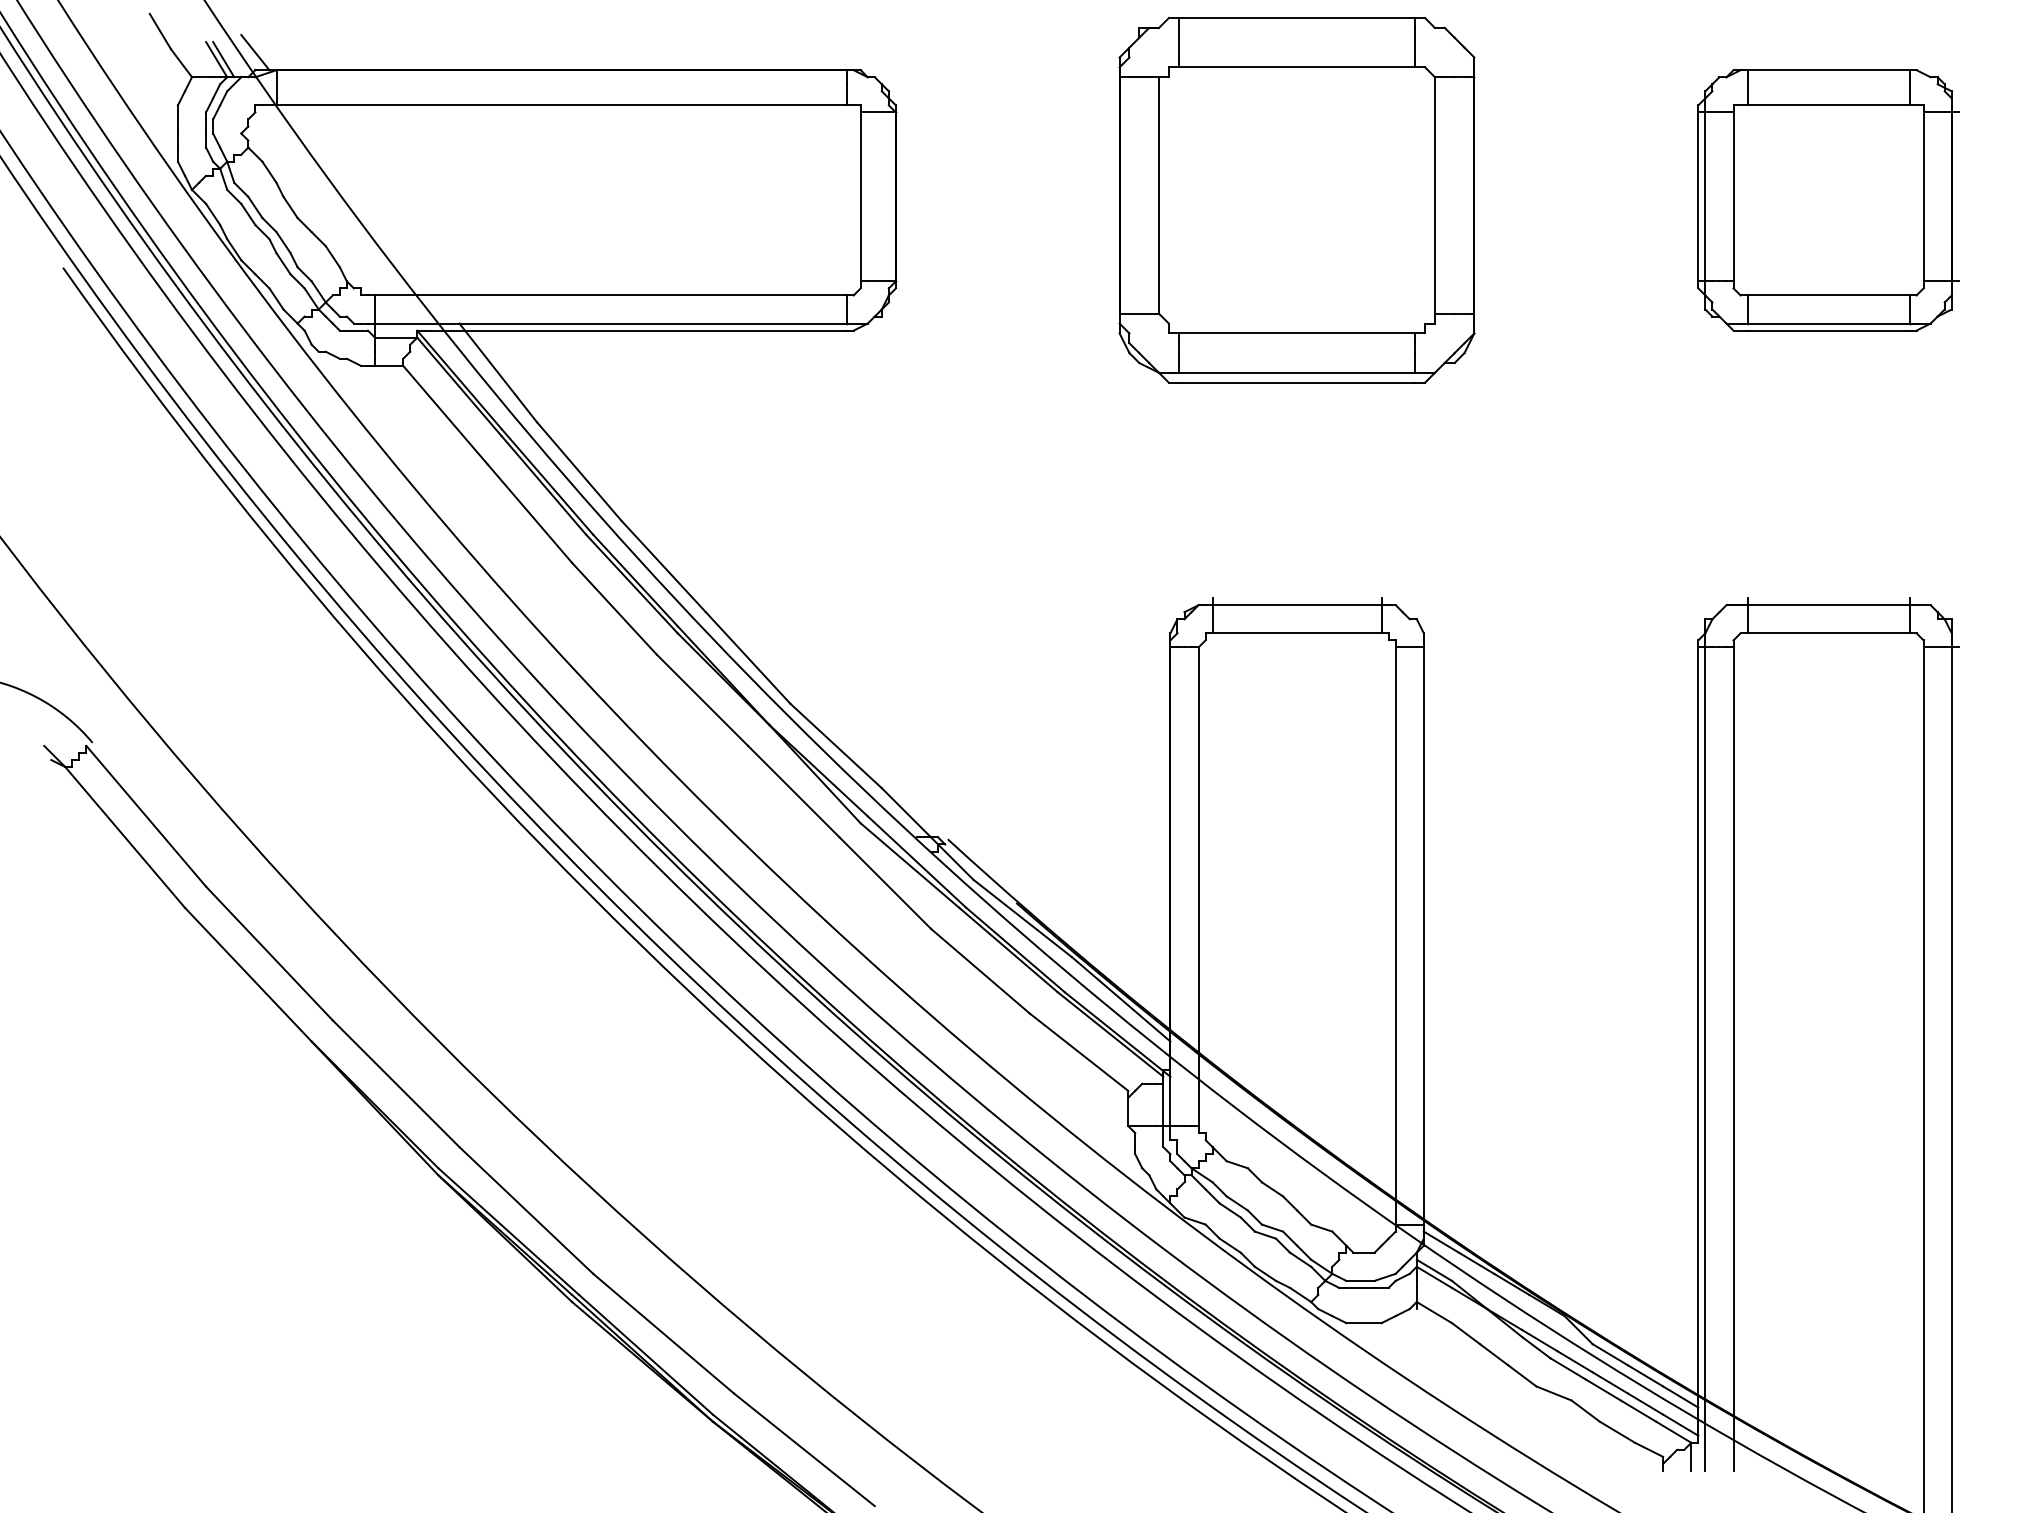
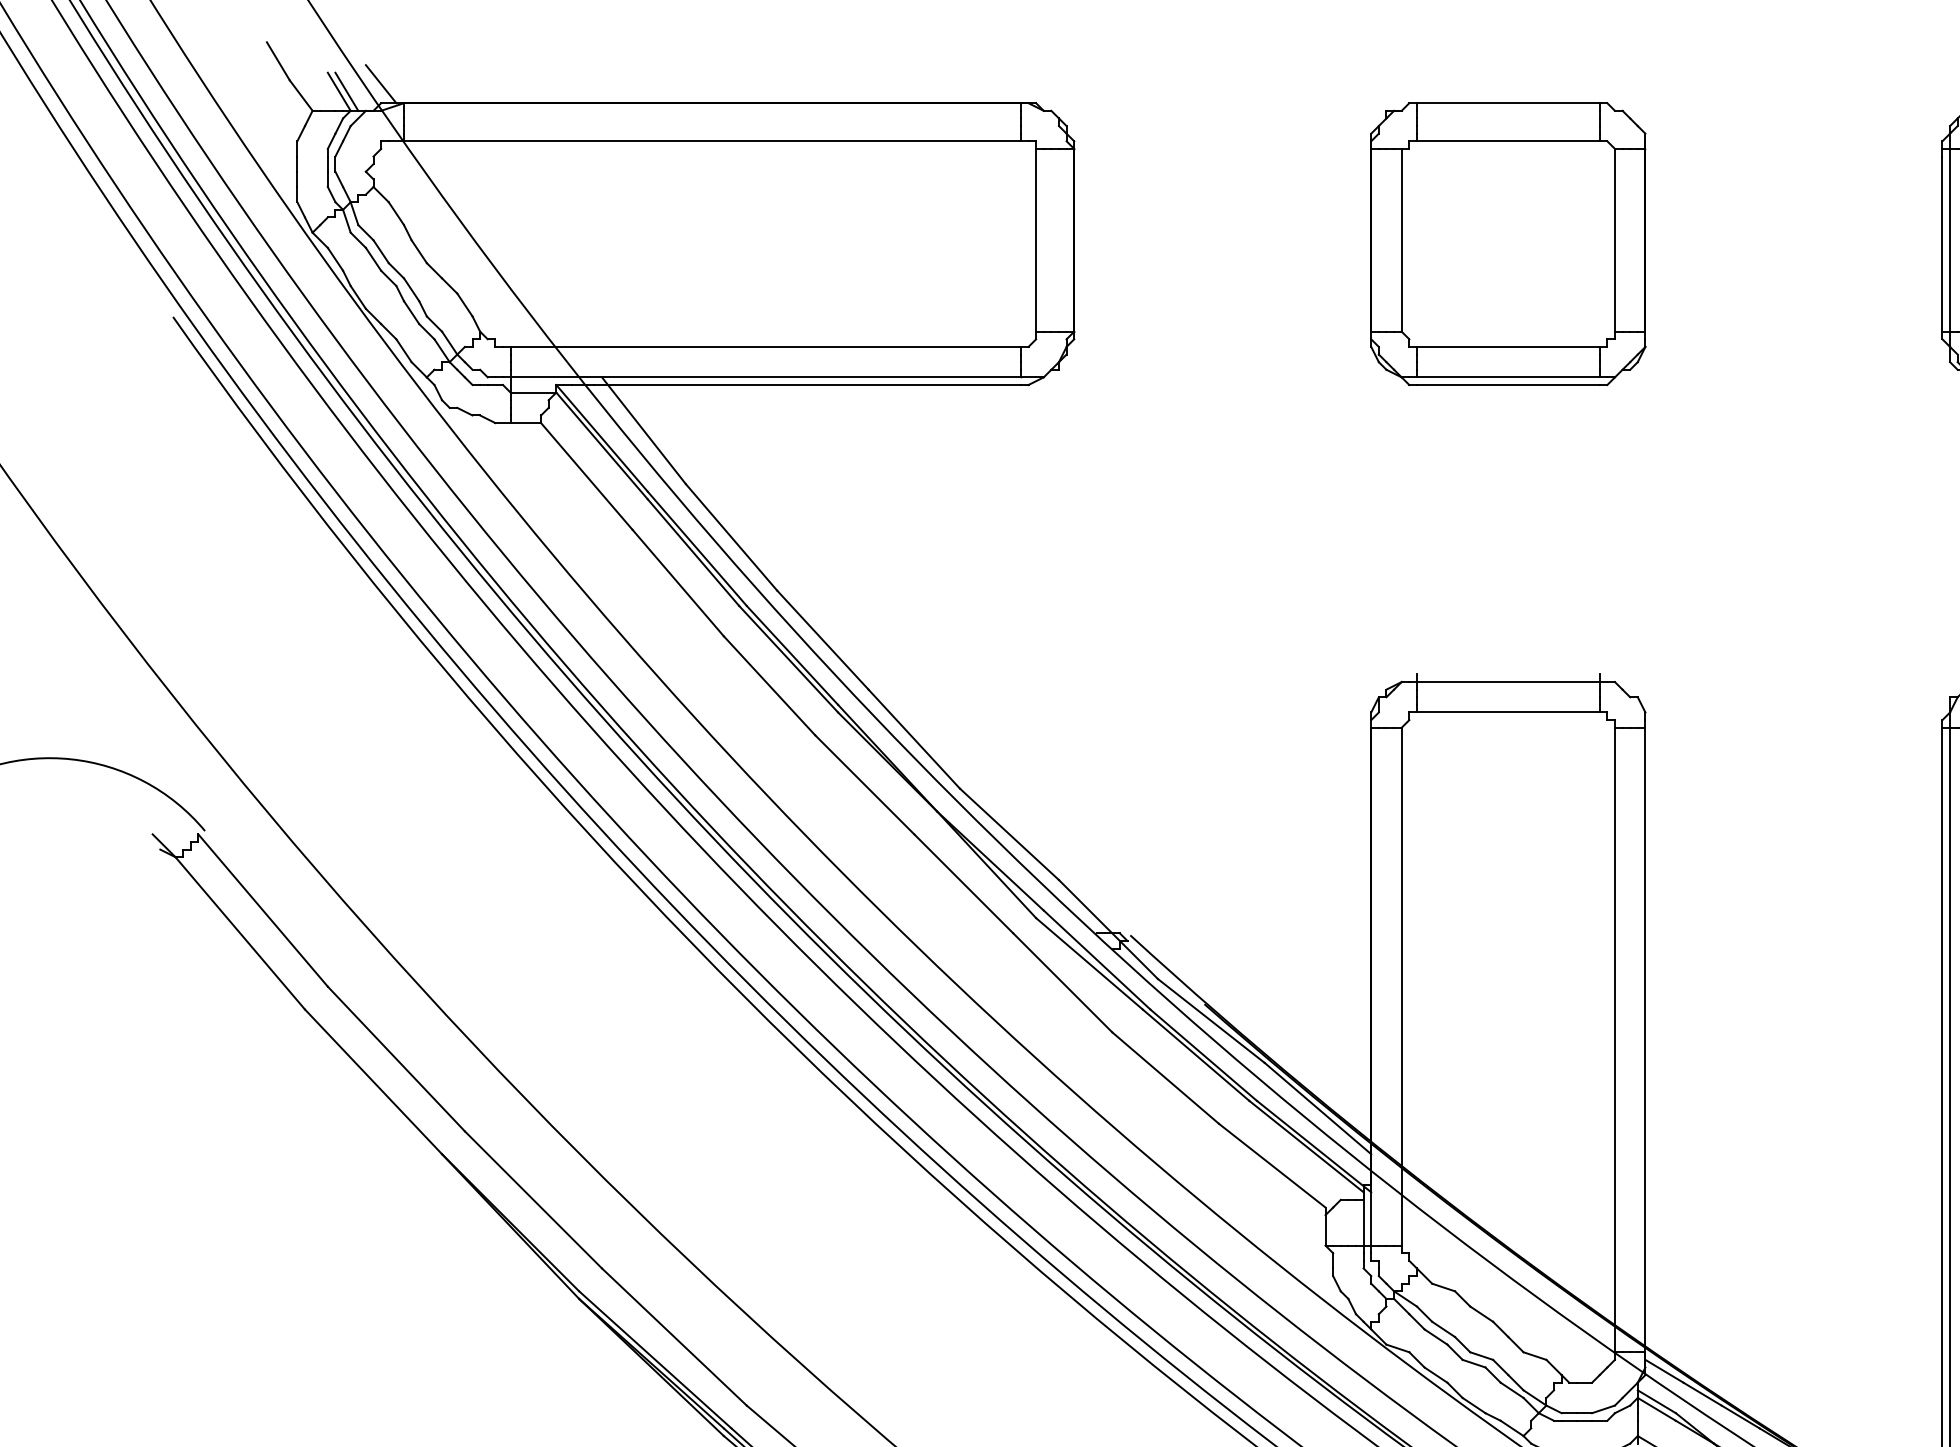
part: (1297, 200) -> (1508, 244), size x0.71

